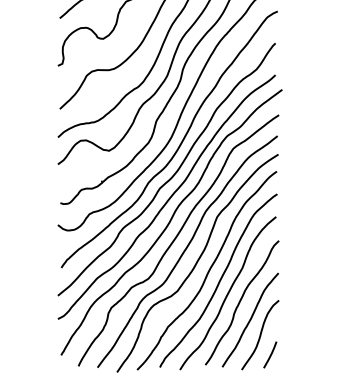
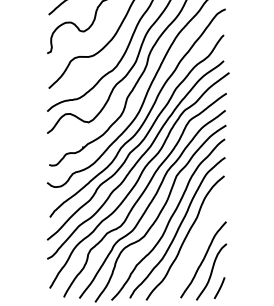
curve: (240, 302) -> (195, 245), removed

